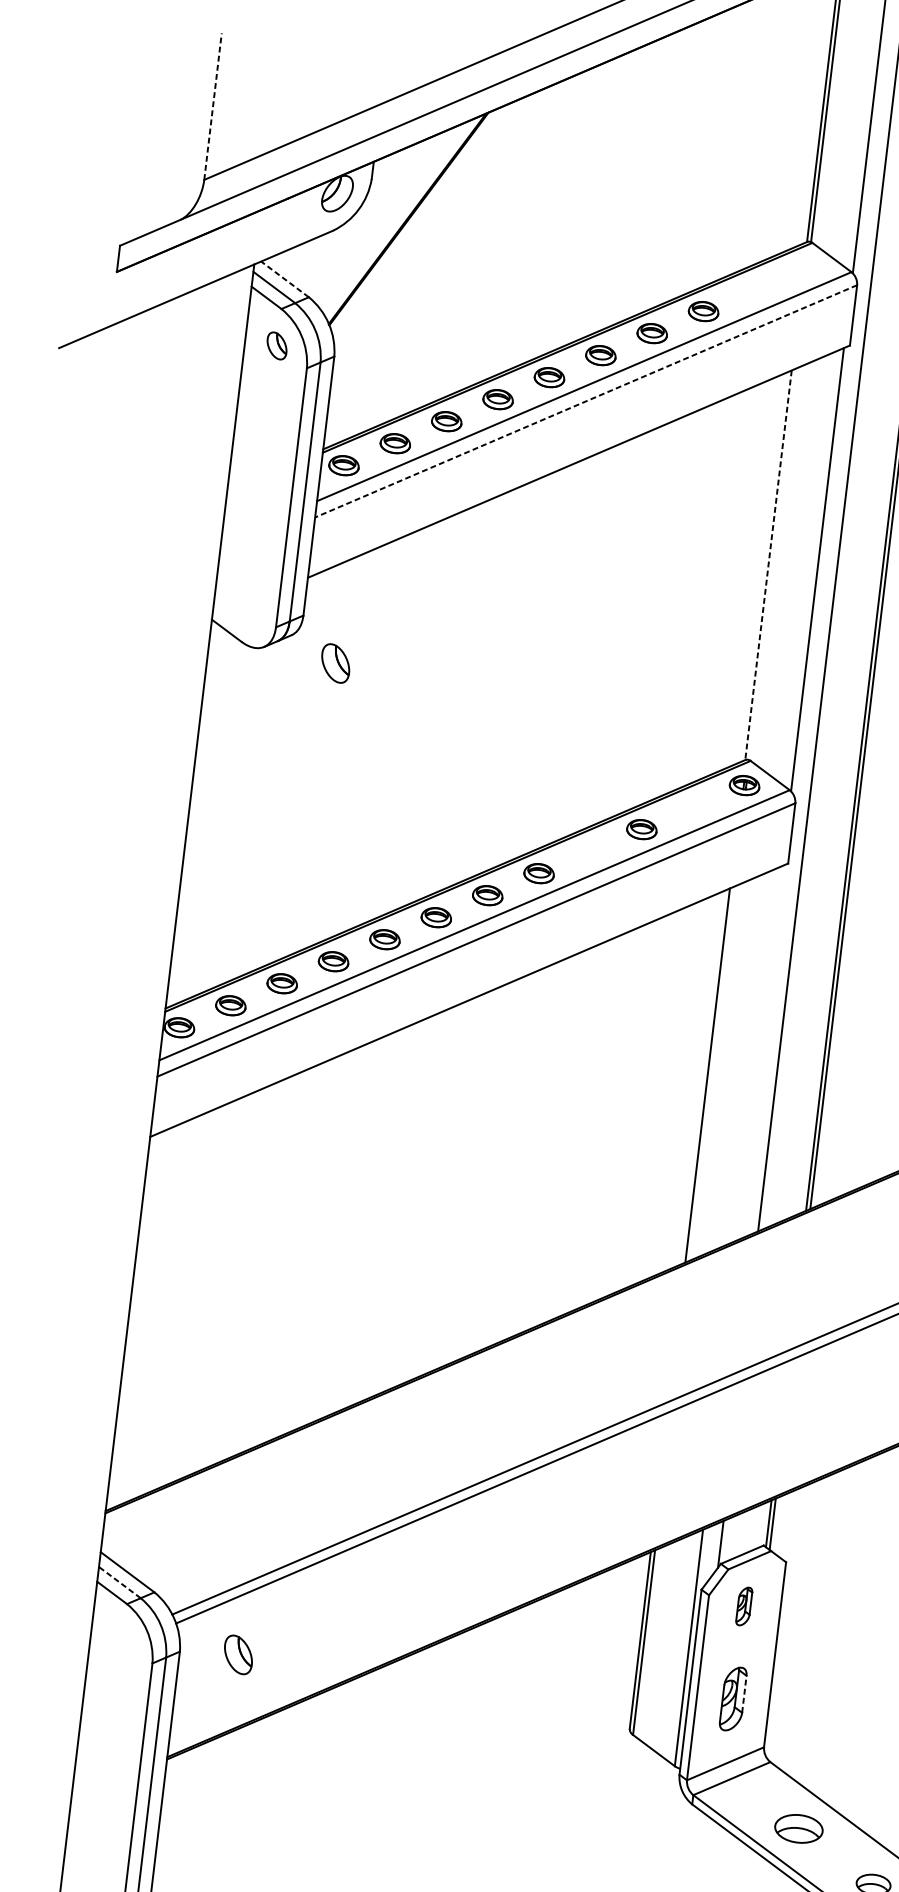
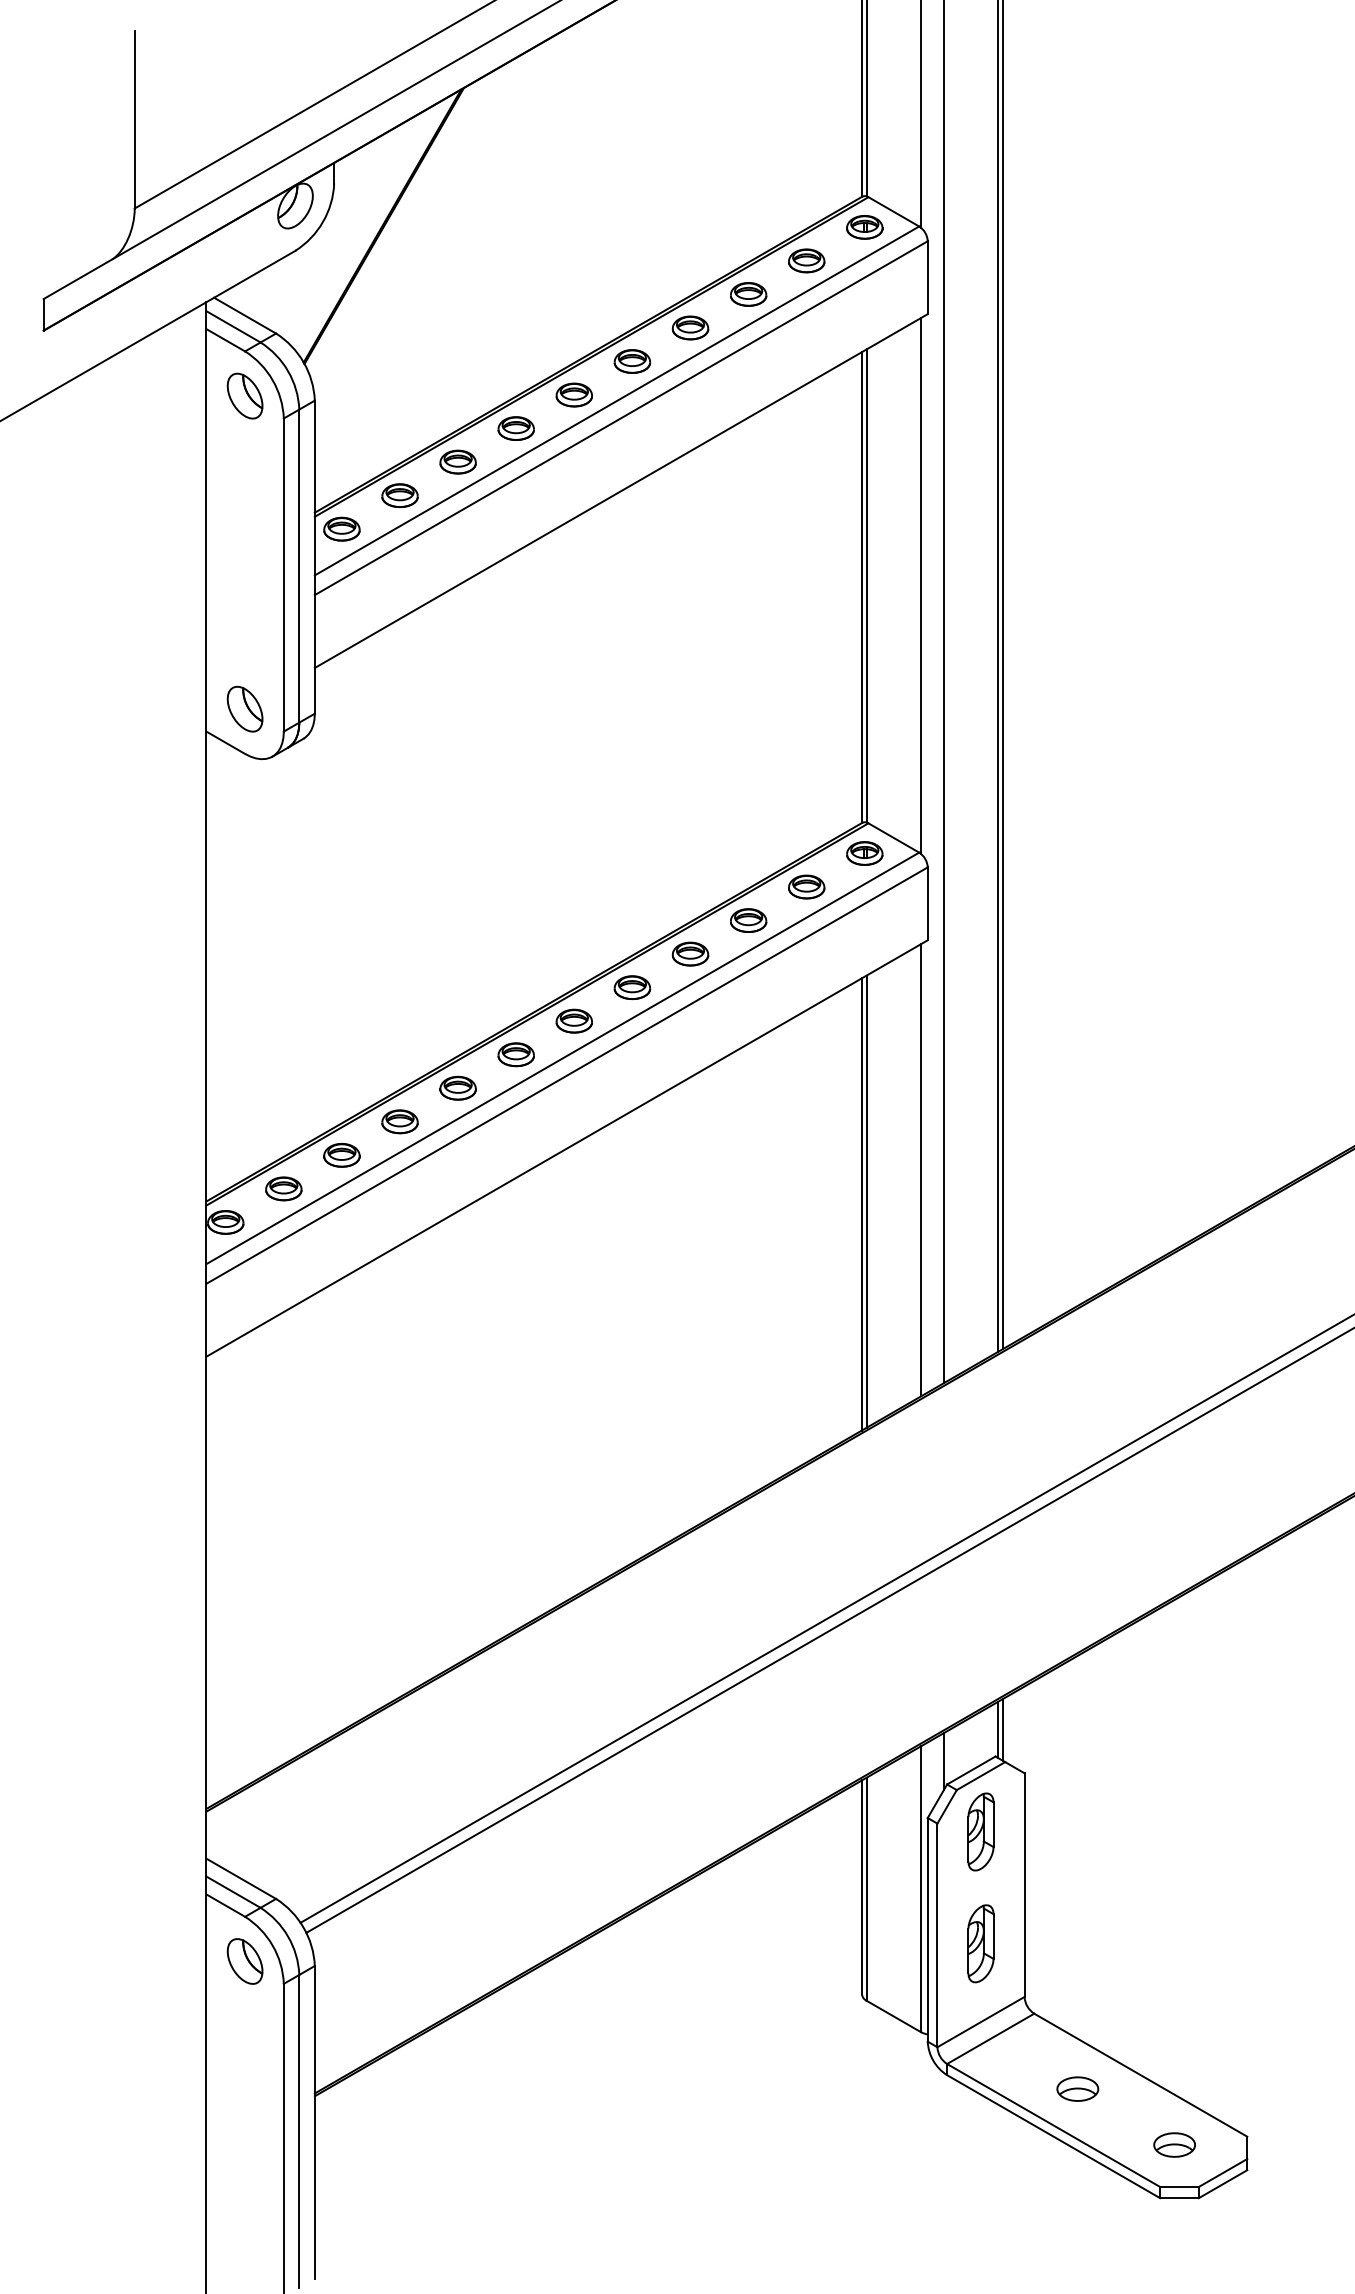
line: (212, 106) -> (134, 119), dashed -> solid
part: (806, 267) -> (864, 227), added
line: (285, 279) -> (245, 315), dashed -> solid
part: (754, 289) -> (806, 260), added
part: (276, 345) -> (244, 395), size x1.43
line: (586, 401) -> (621, 418), dashed -> solid
line: (772, 563) -> (866, 585), added
line: (768, 565) -> (861, 588), dashed -> solid
part: (335, 662) -> (244, 708), moved
part: (693, 807) -> (806, 886), added
part: (590, 851) -> (690, 953), added
line: (759, 1053) -> (920, 1170), added
line: (711, 1073) -> (866, 1201), added
line: (119, 1582) -> (233, 1891), dashed -> solid
part: (743, 1606) -> (980, 1831), size x1.67
part: (237, 1654) -> (244, 1961), moved
line: (744, 1694) -> (993, 1936), dashed -> solid
part: (798, 1828) -> (1077, 2088), size x0.71

